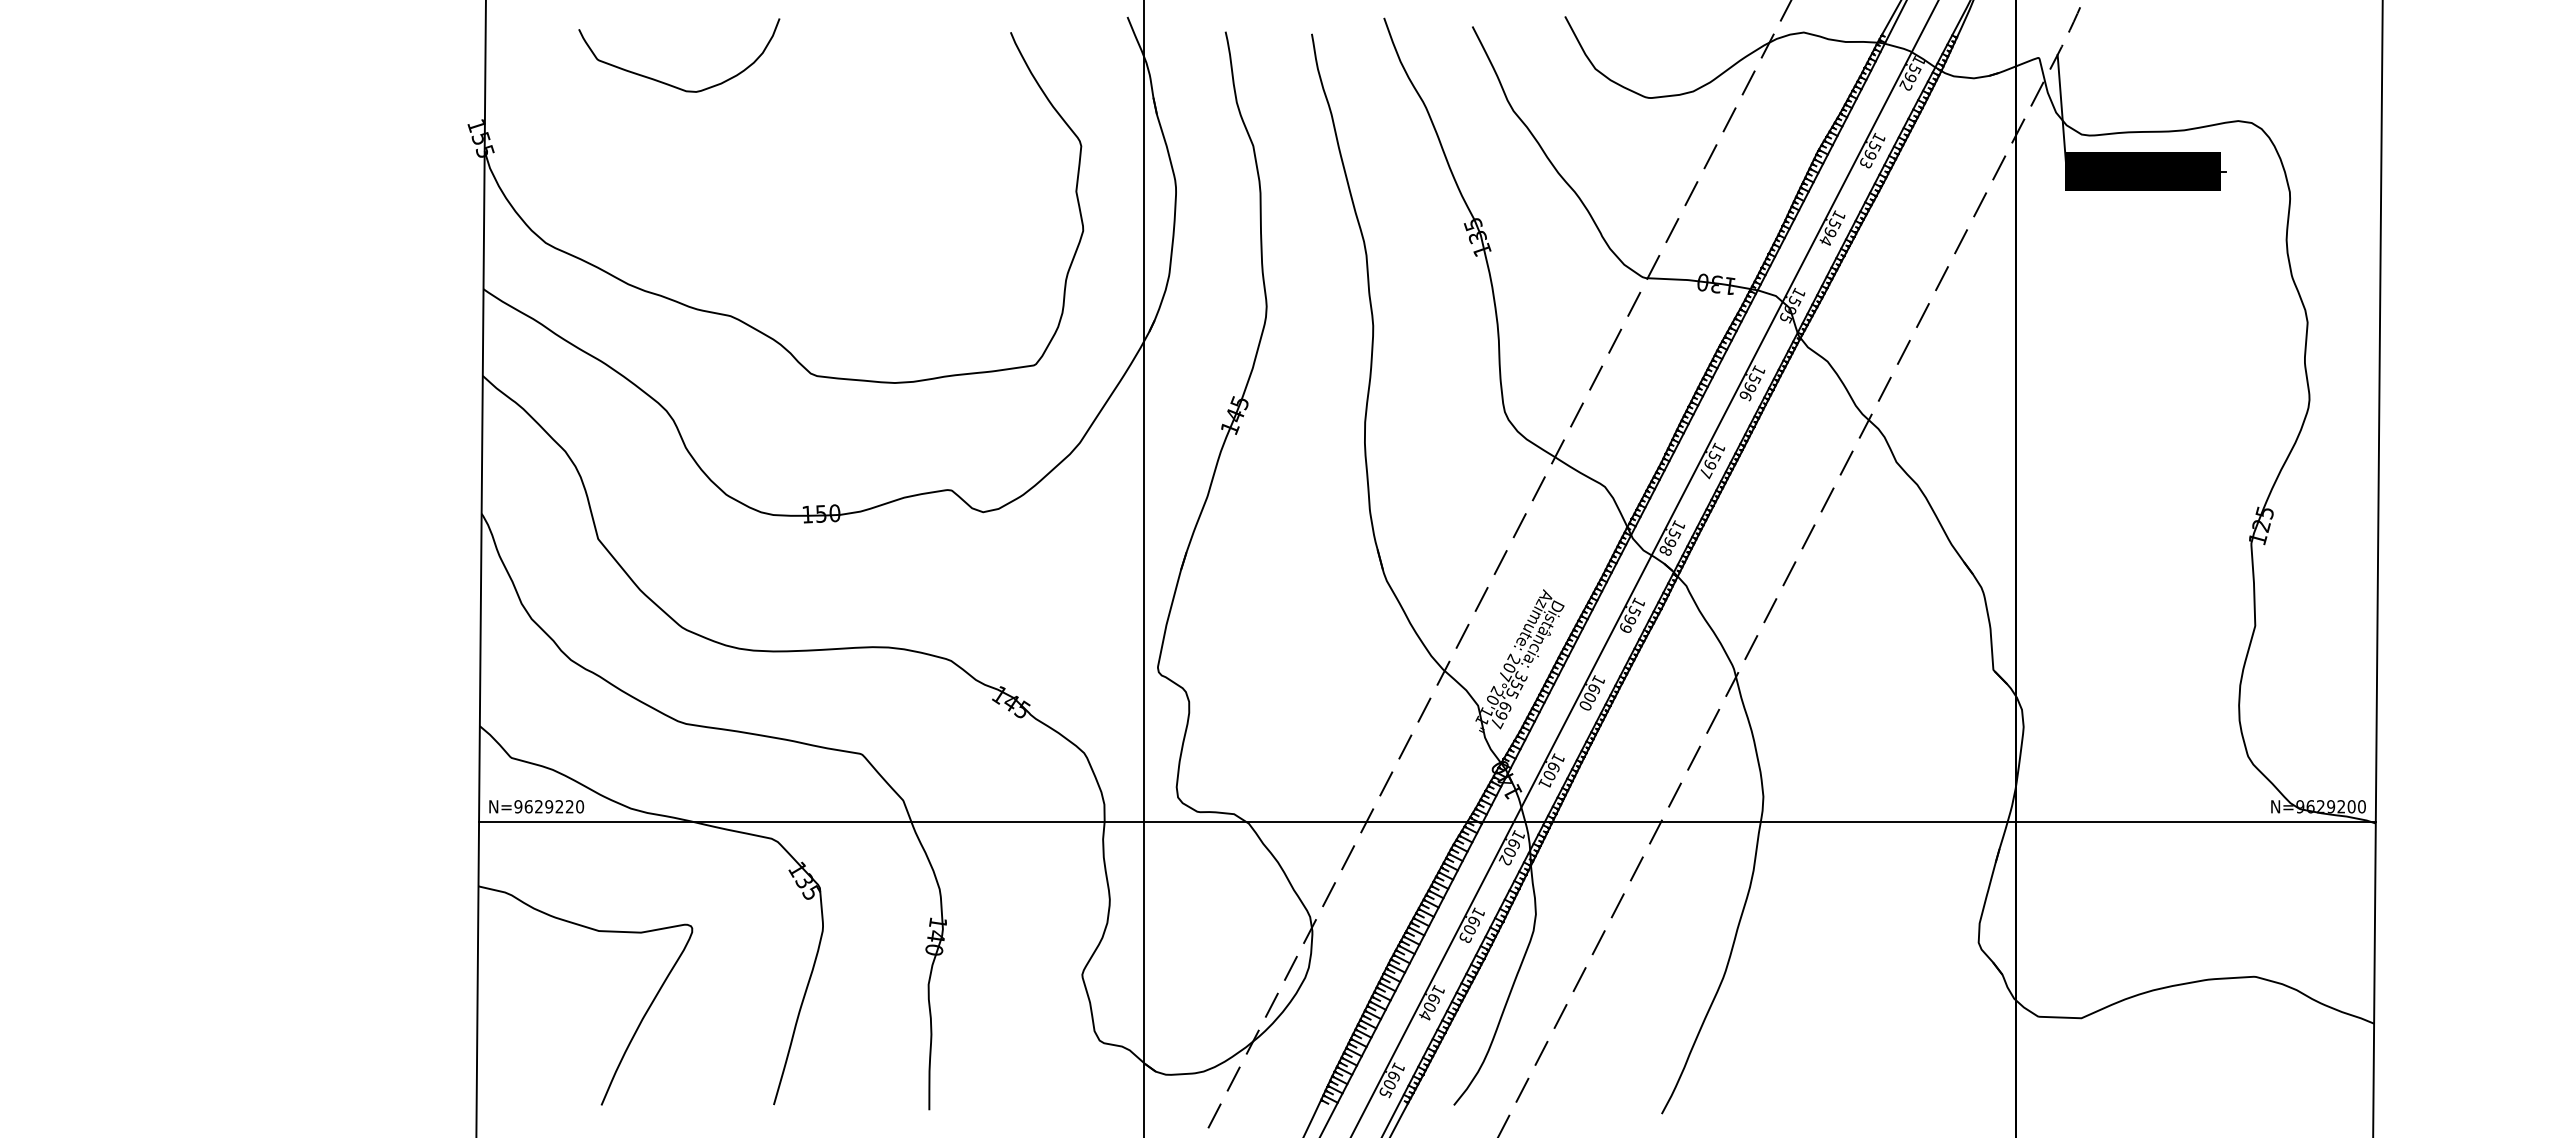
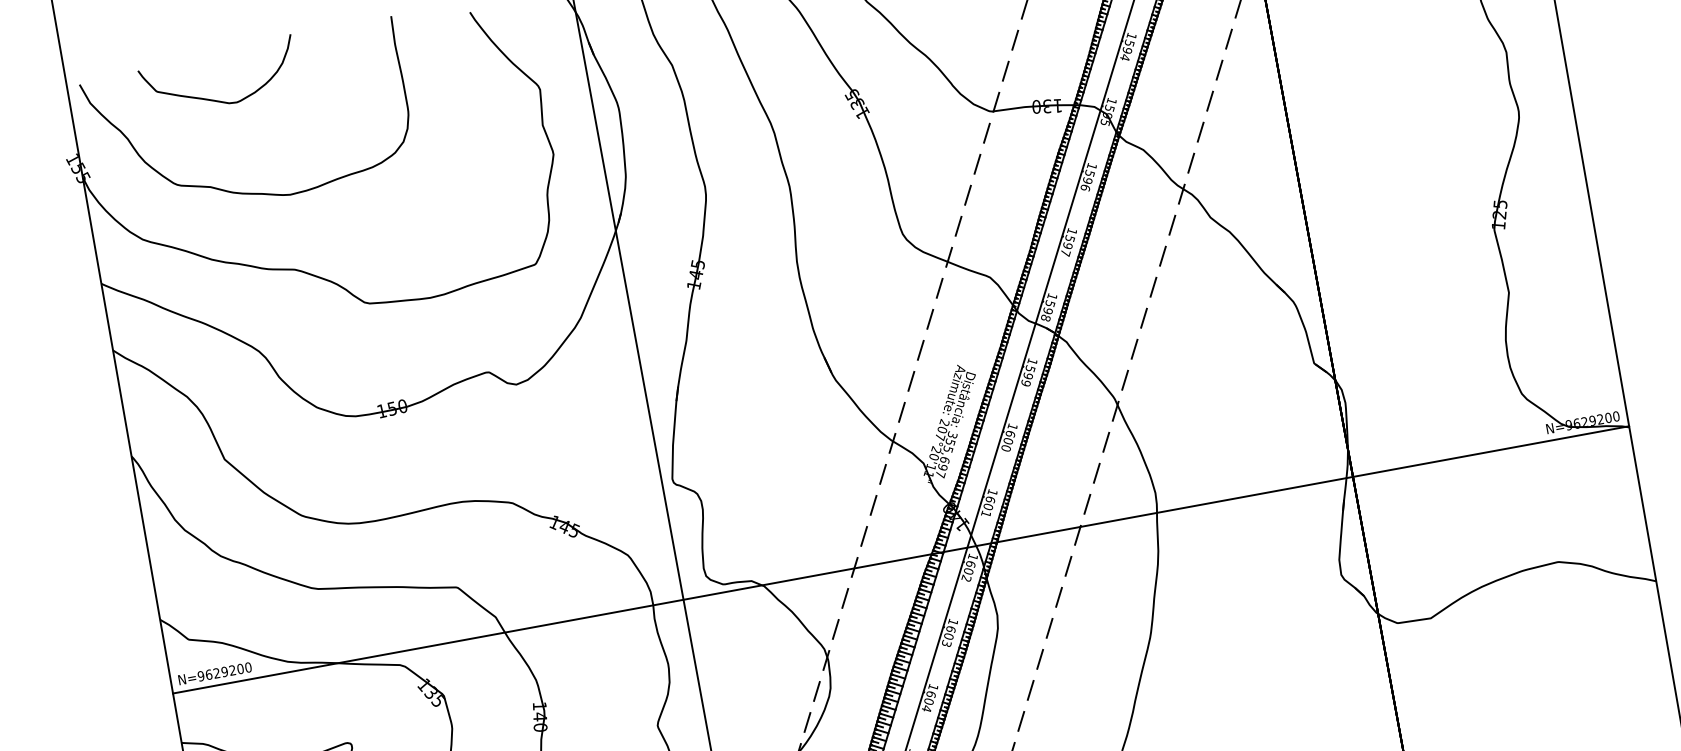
curve: (690, 208) -> (248, 192), added
text: (569, 806) -> (240, 668), N=9629220 -> N=9629200

